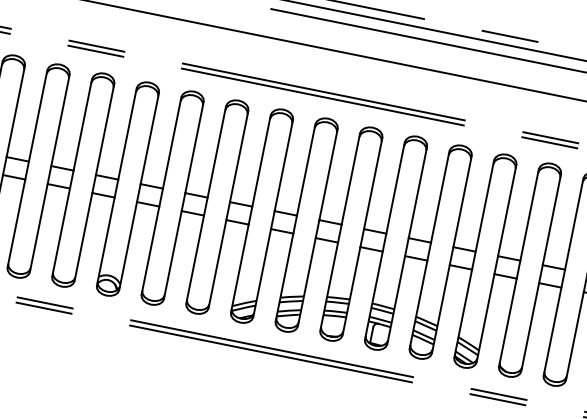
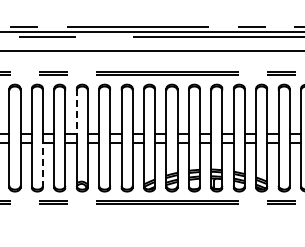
line: (127, 133) -> (76, 111), solid -> dashed
line: (39, 228) -> (43, 165), solid -> dashed

